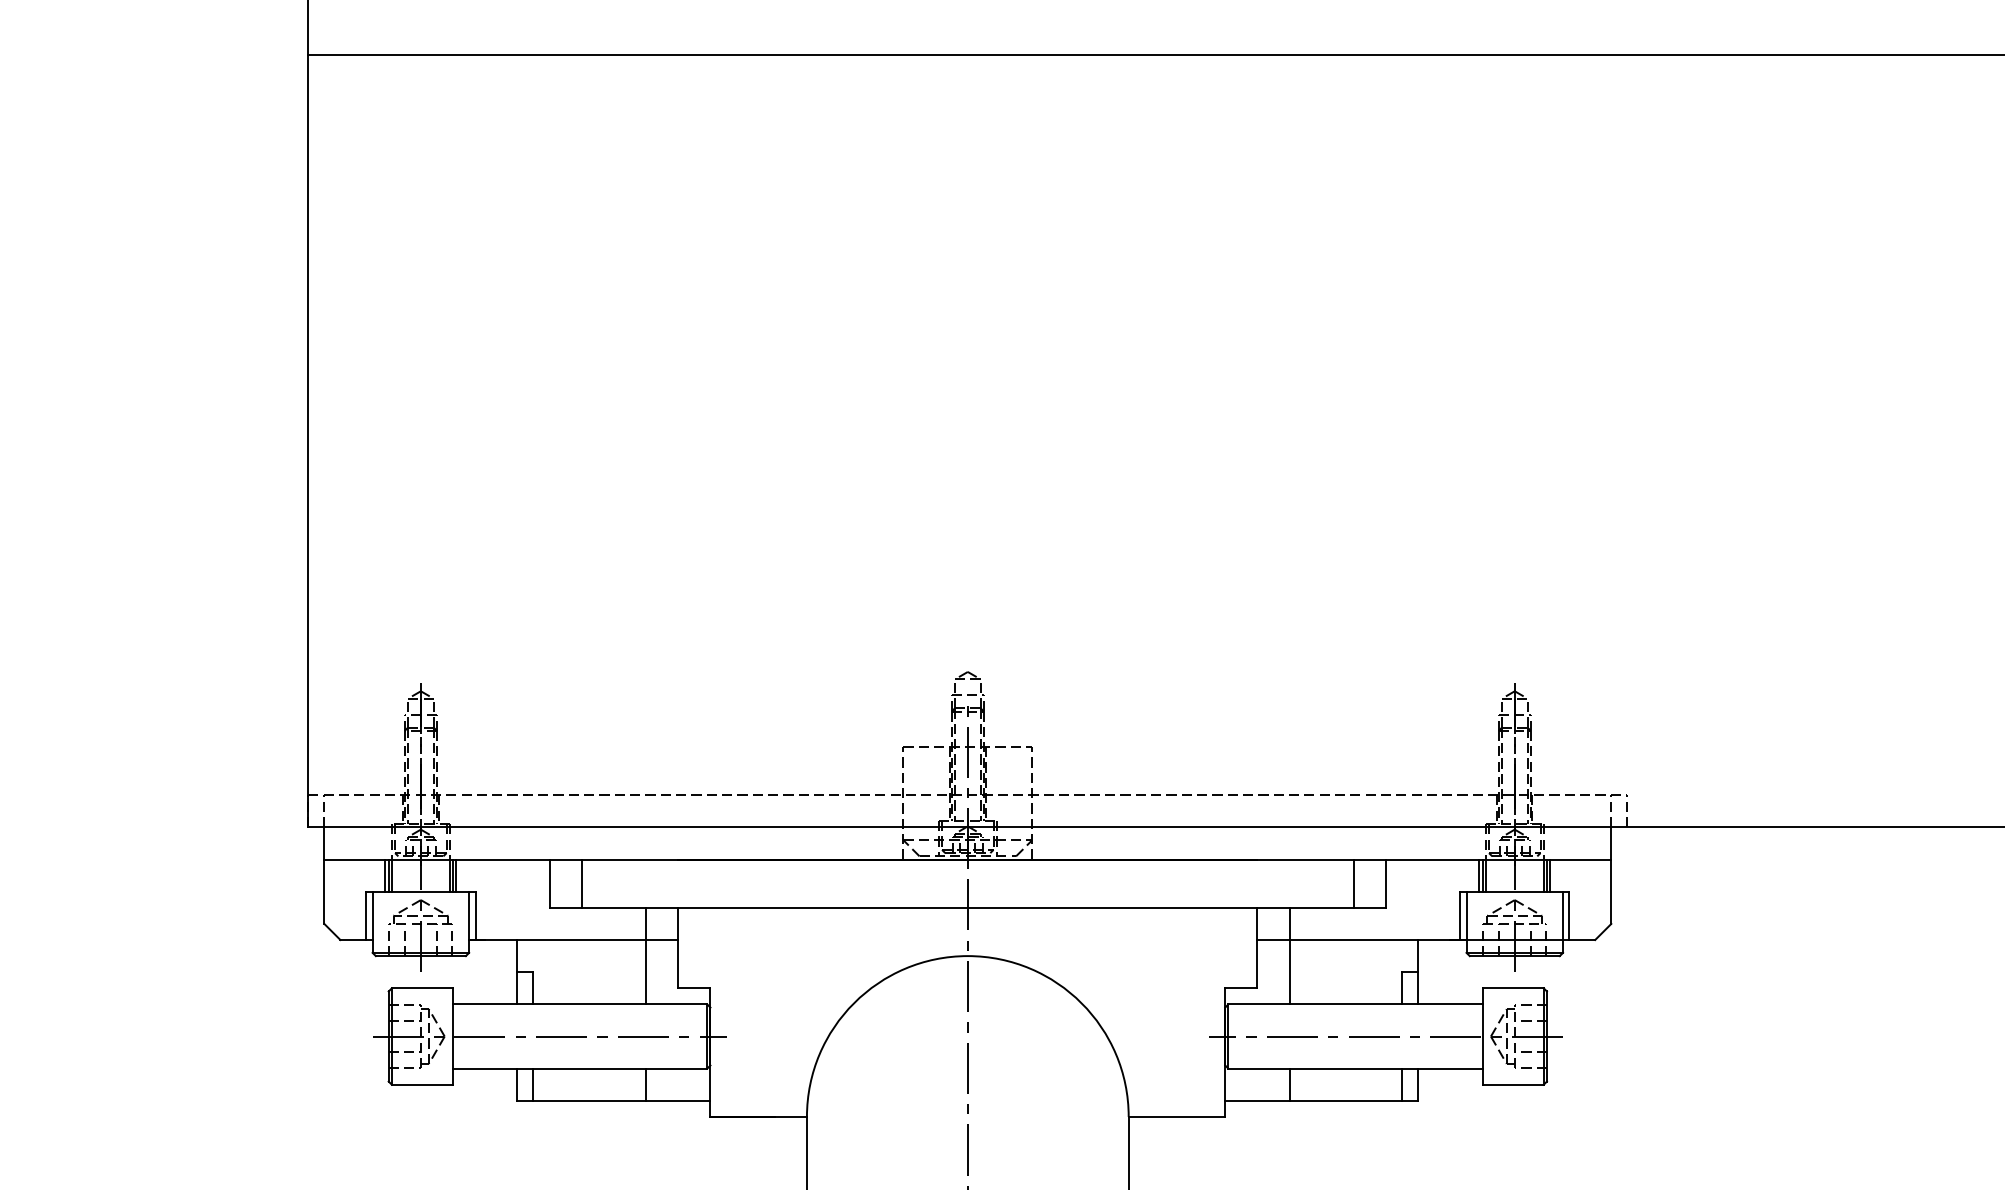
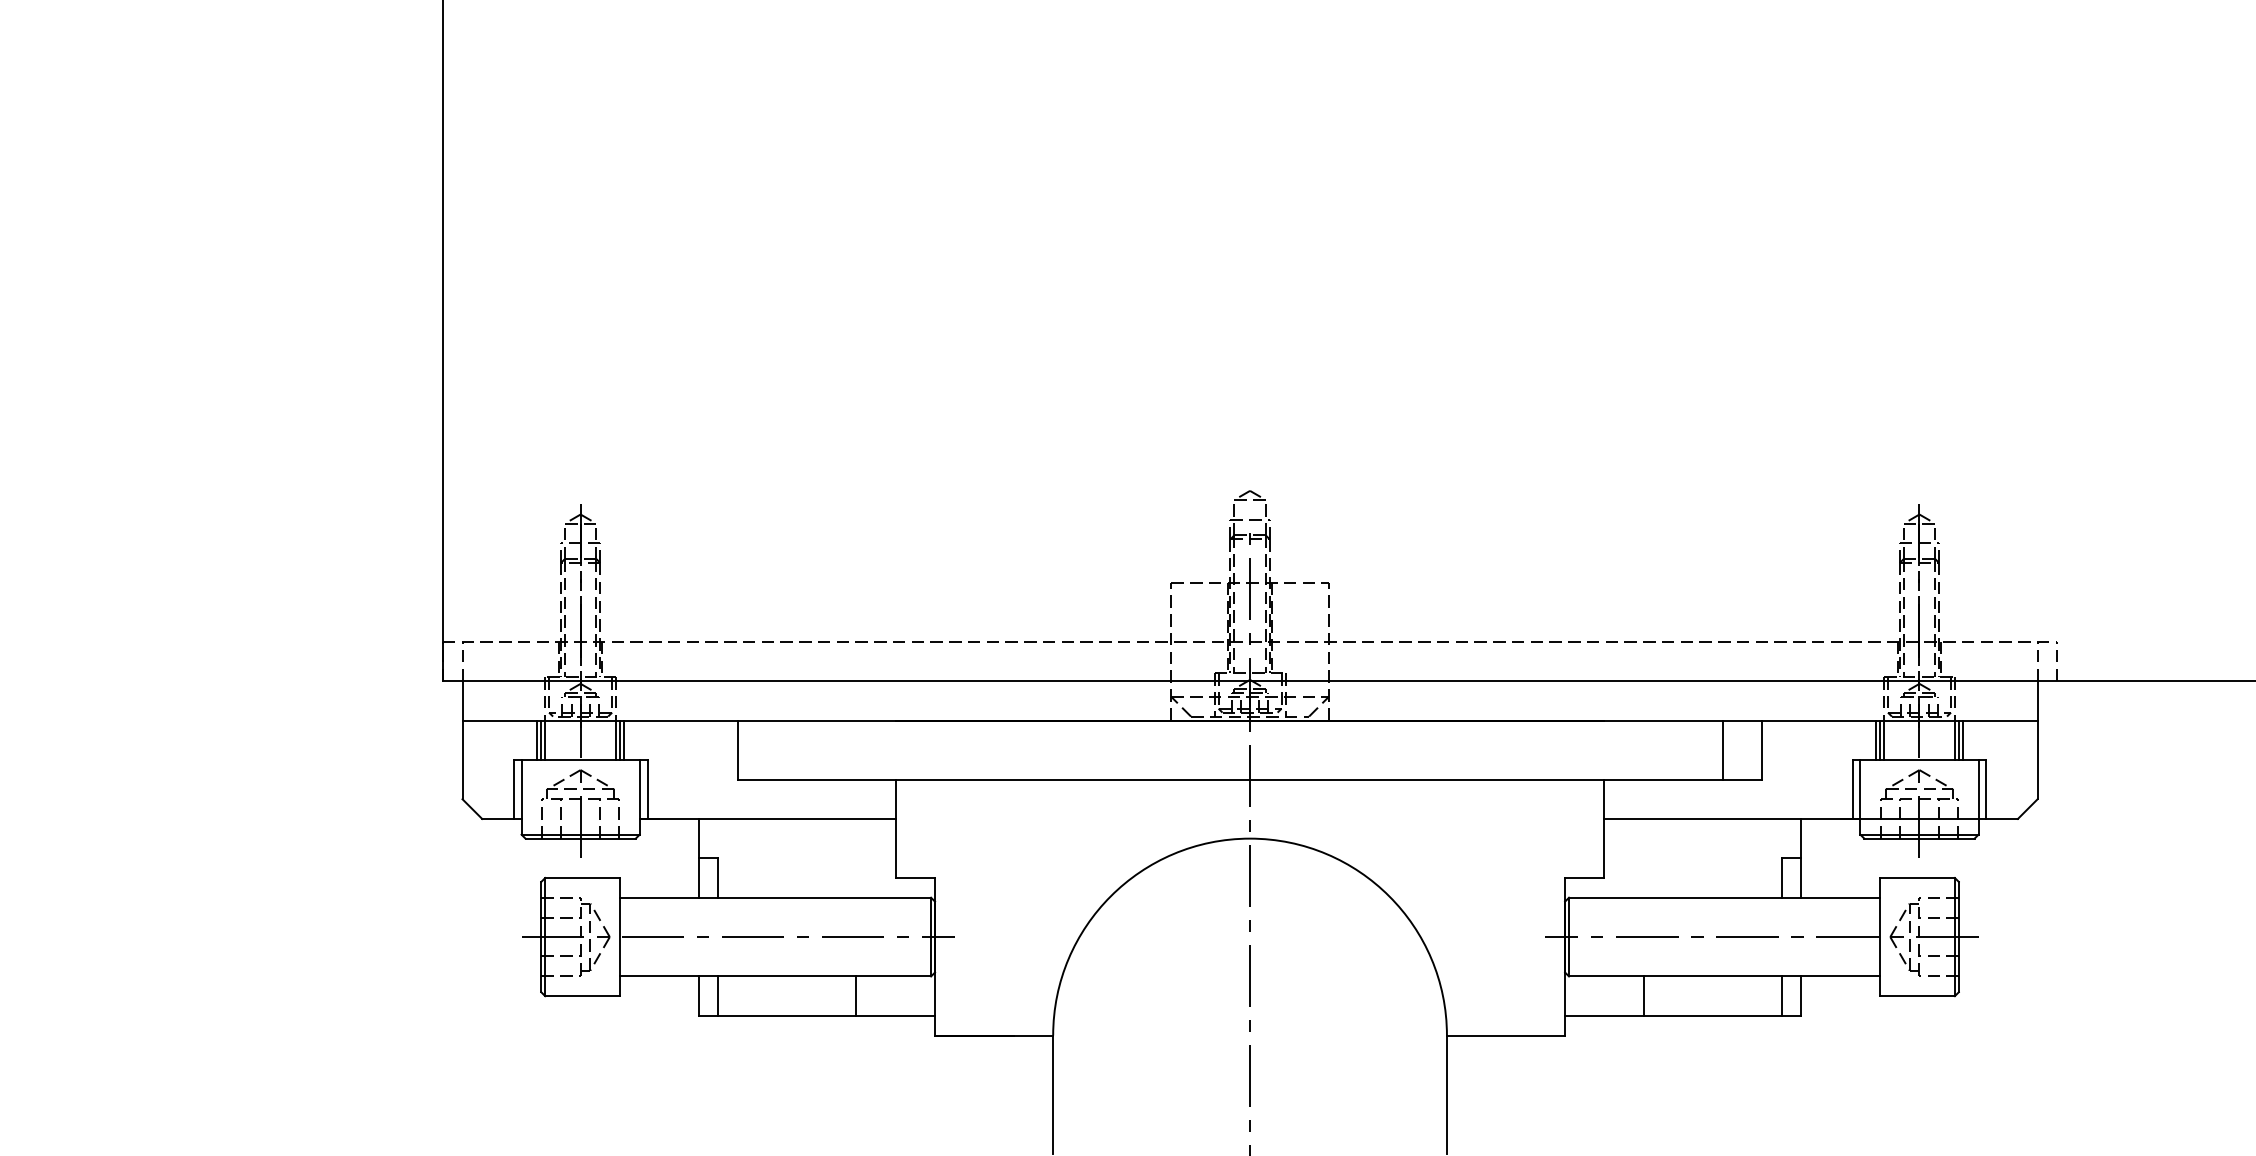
line: (581, 883) -> (777, 749), removed
line: (646, 955) -> (856, 837), removed
line: (1289, 955) -> (1643, 837), removed

